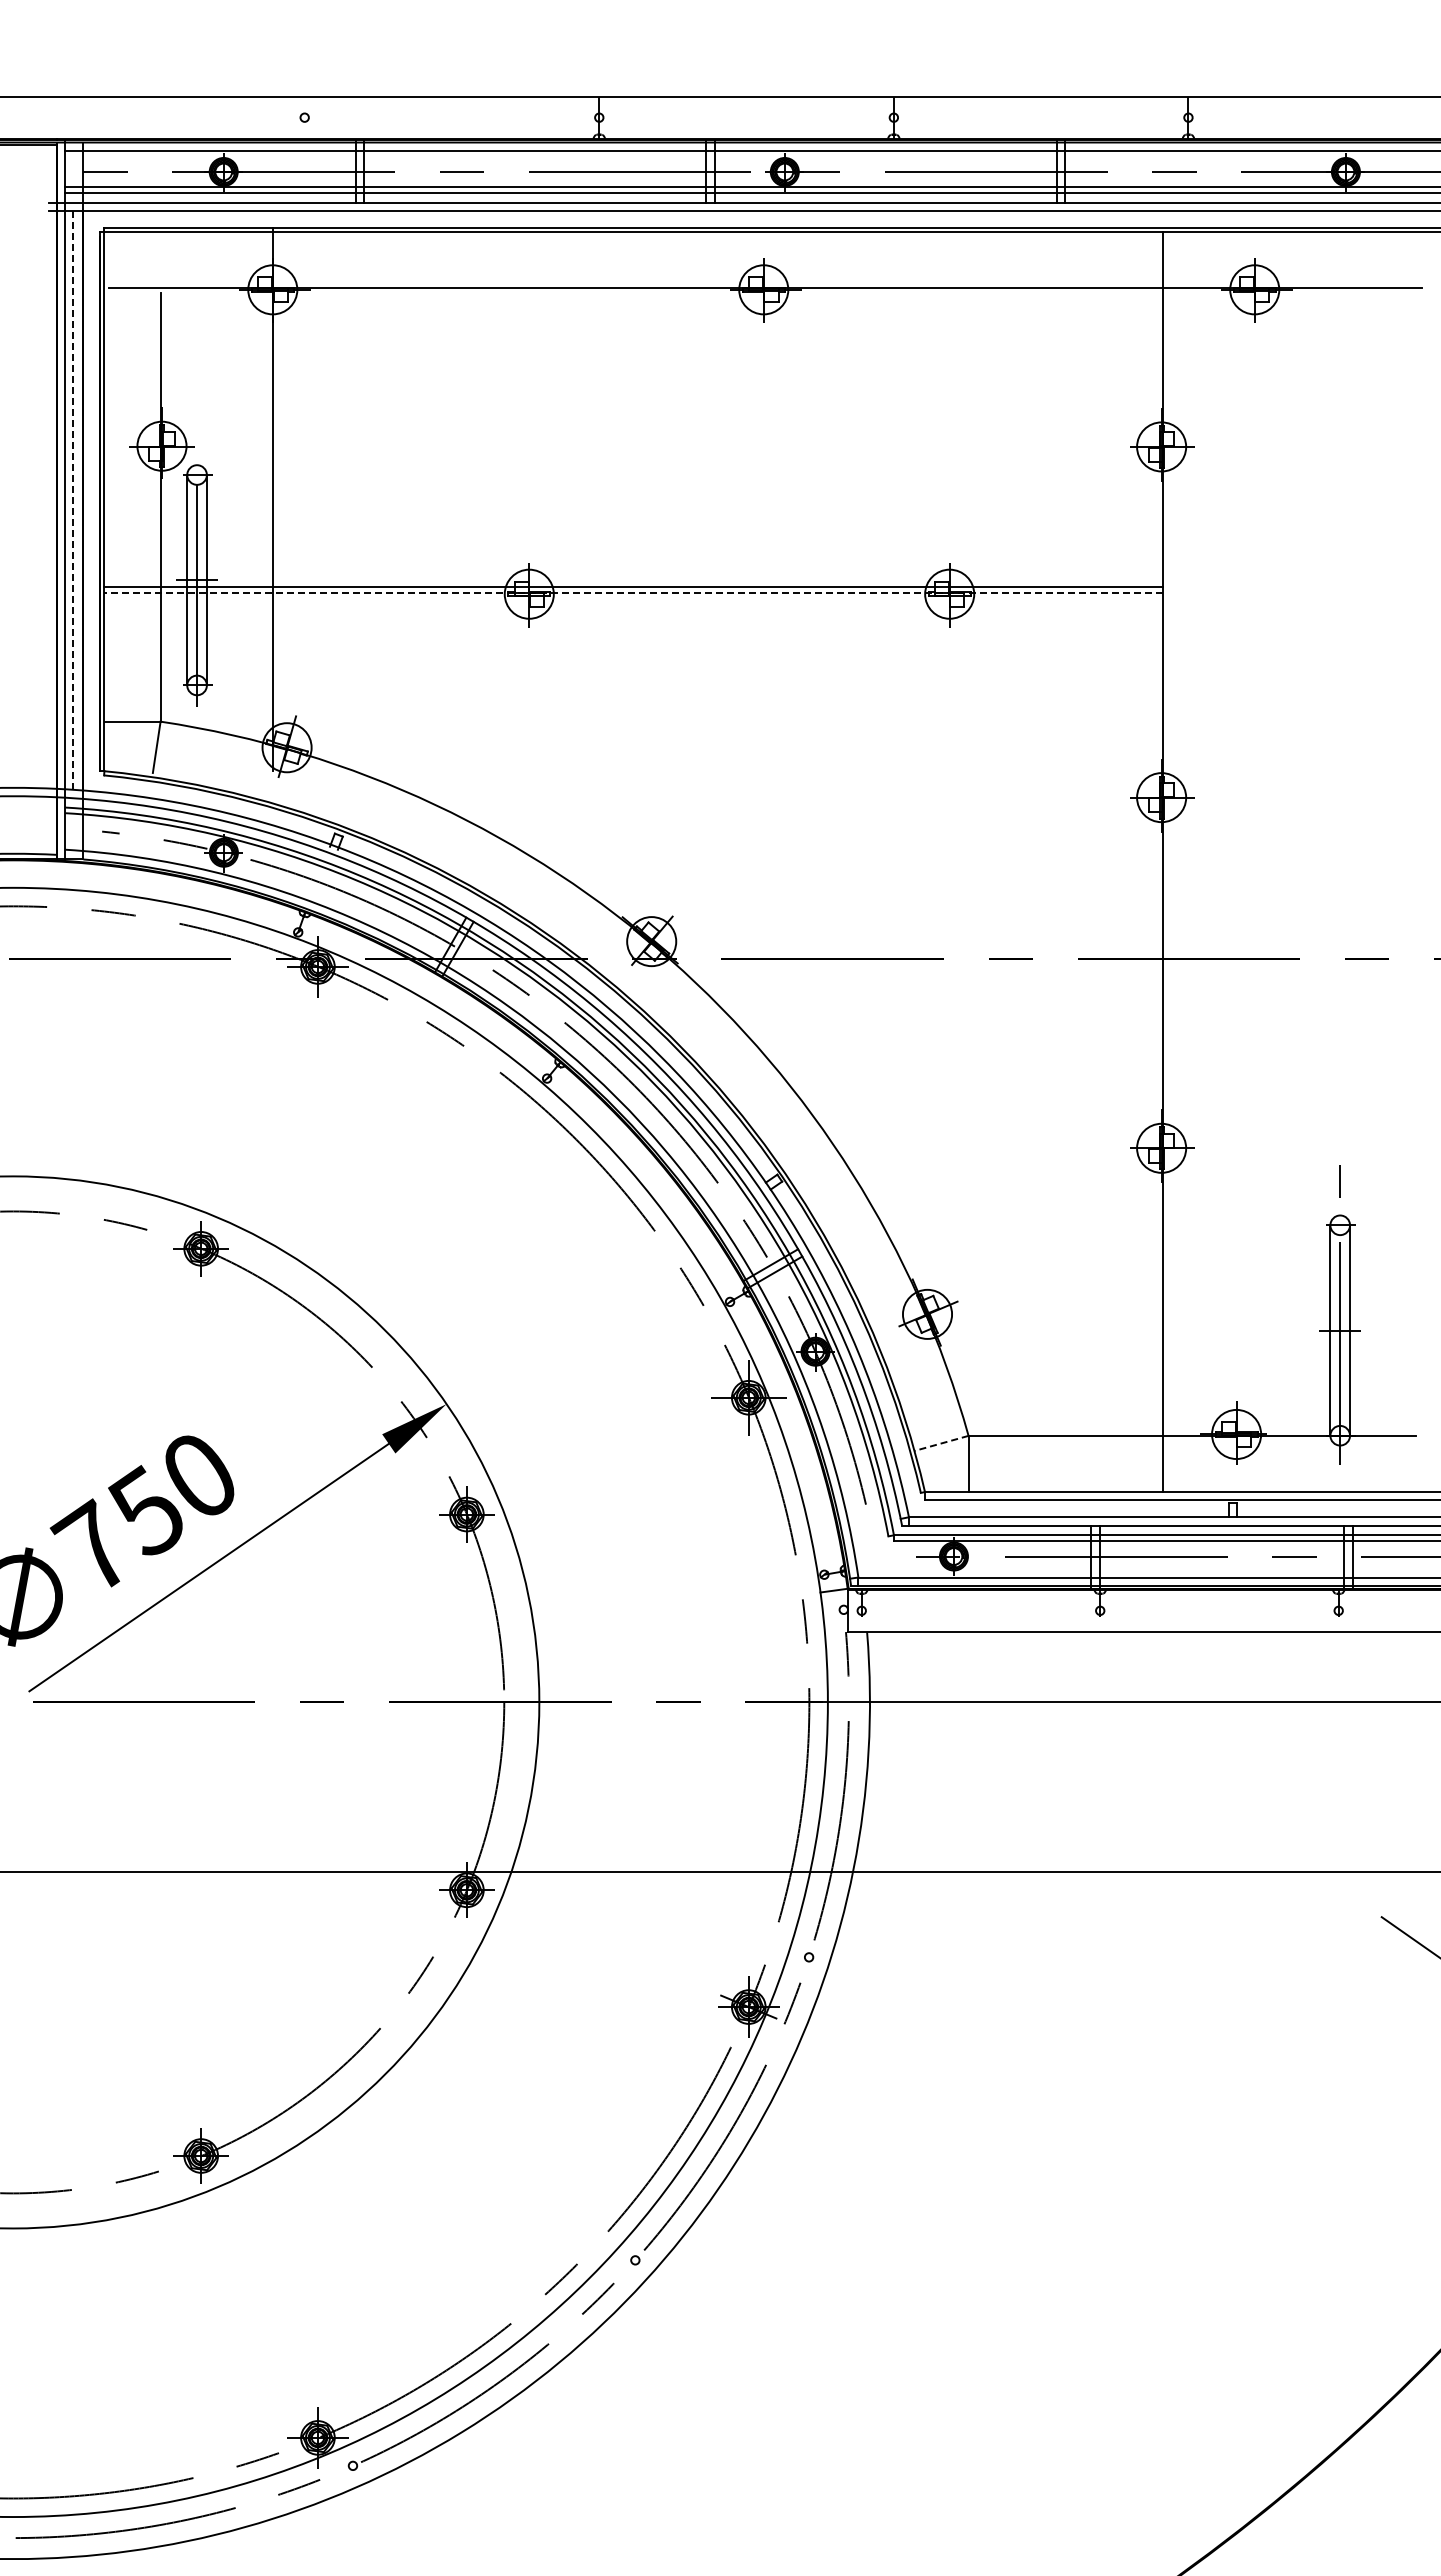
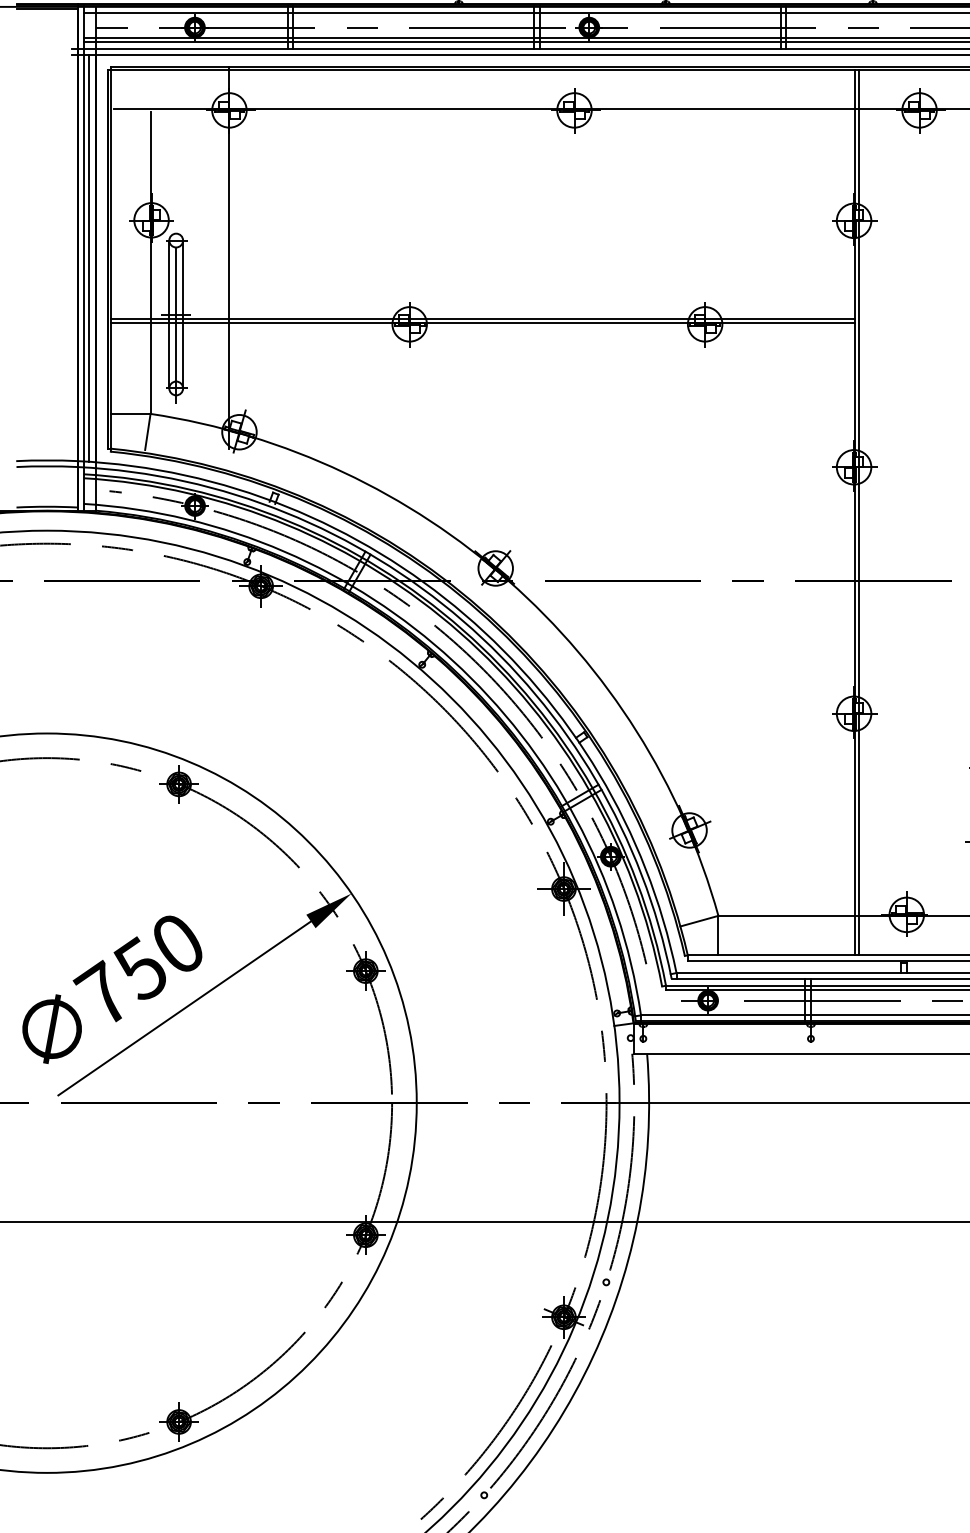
line: (72, 500) -> (88, 258), dashed -> solid
line: (633, 592) -> (482, 323), dashed -> solid
line: (1168, 862) -> (858, 512), added
line: (941, 1443) -> (699, 921), dashed -> solid

